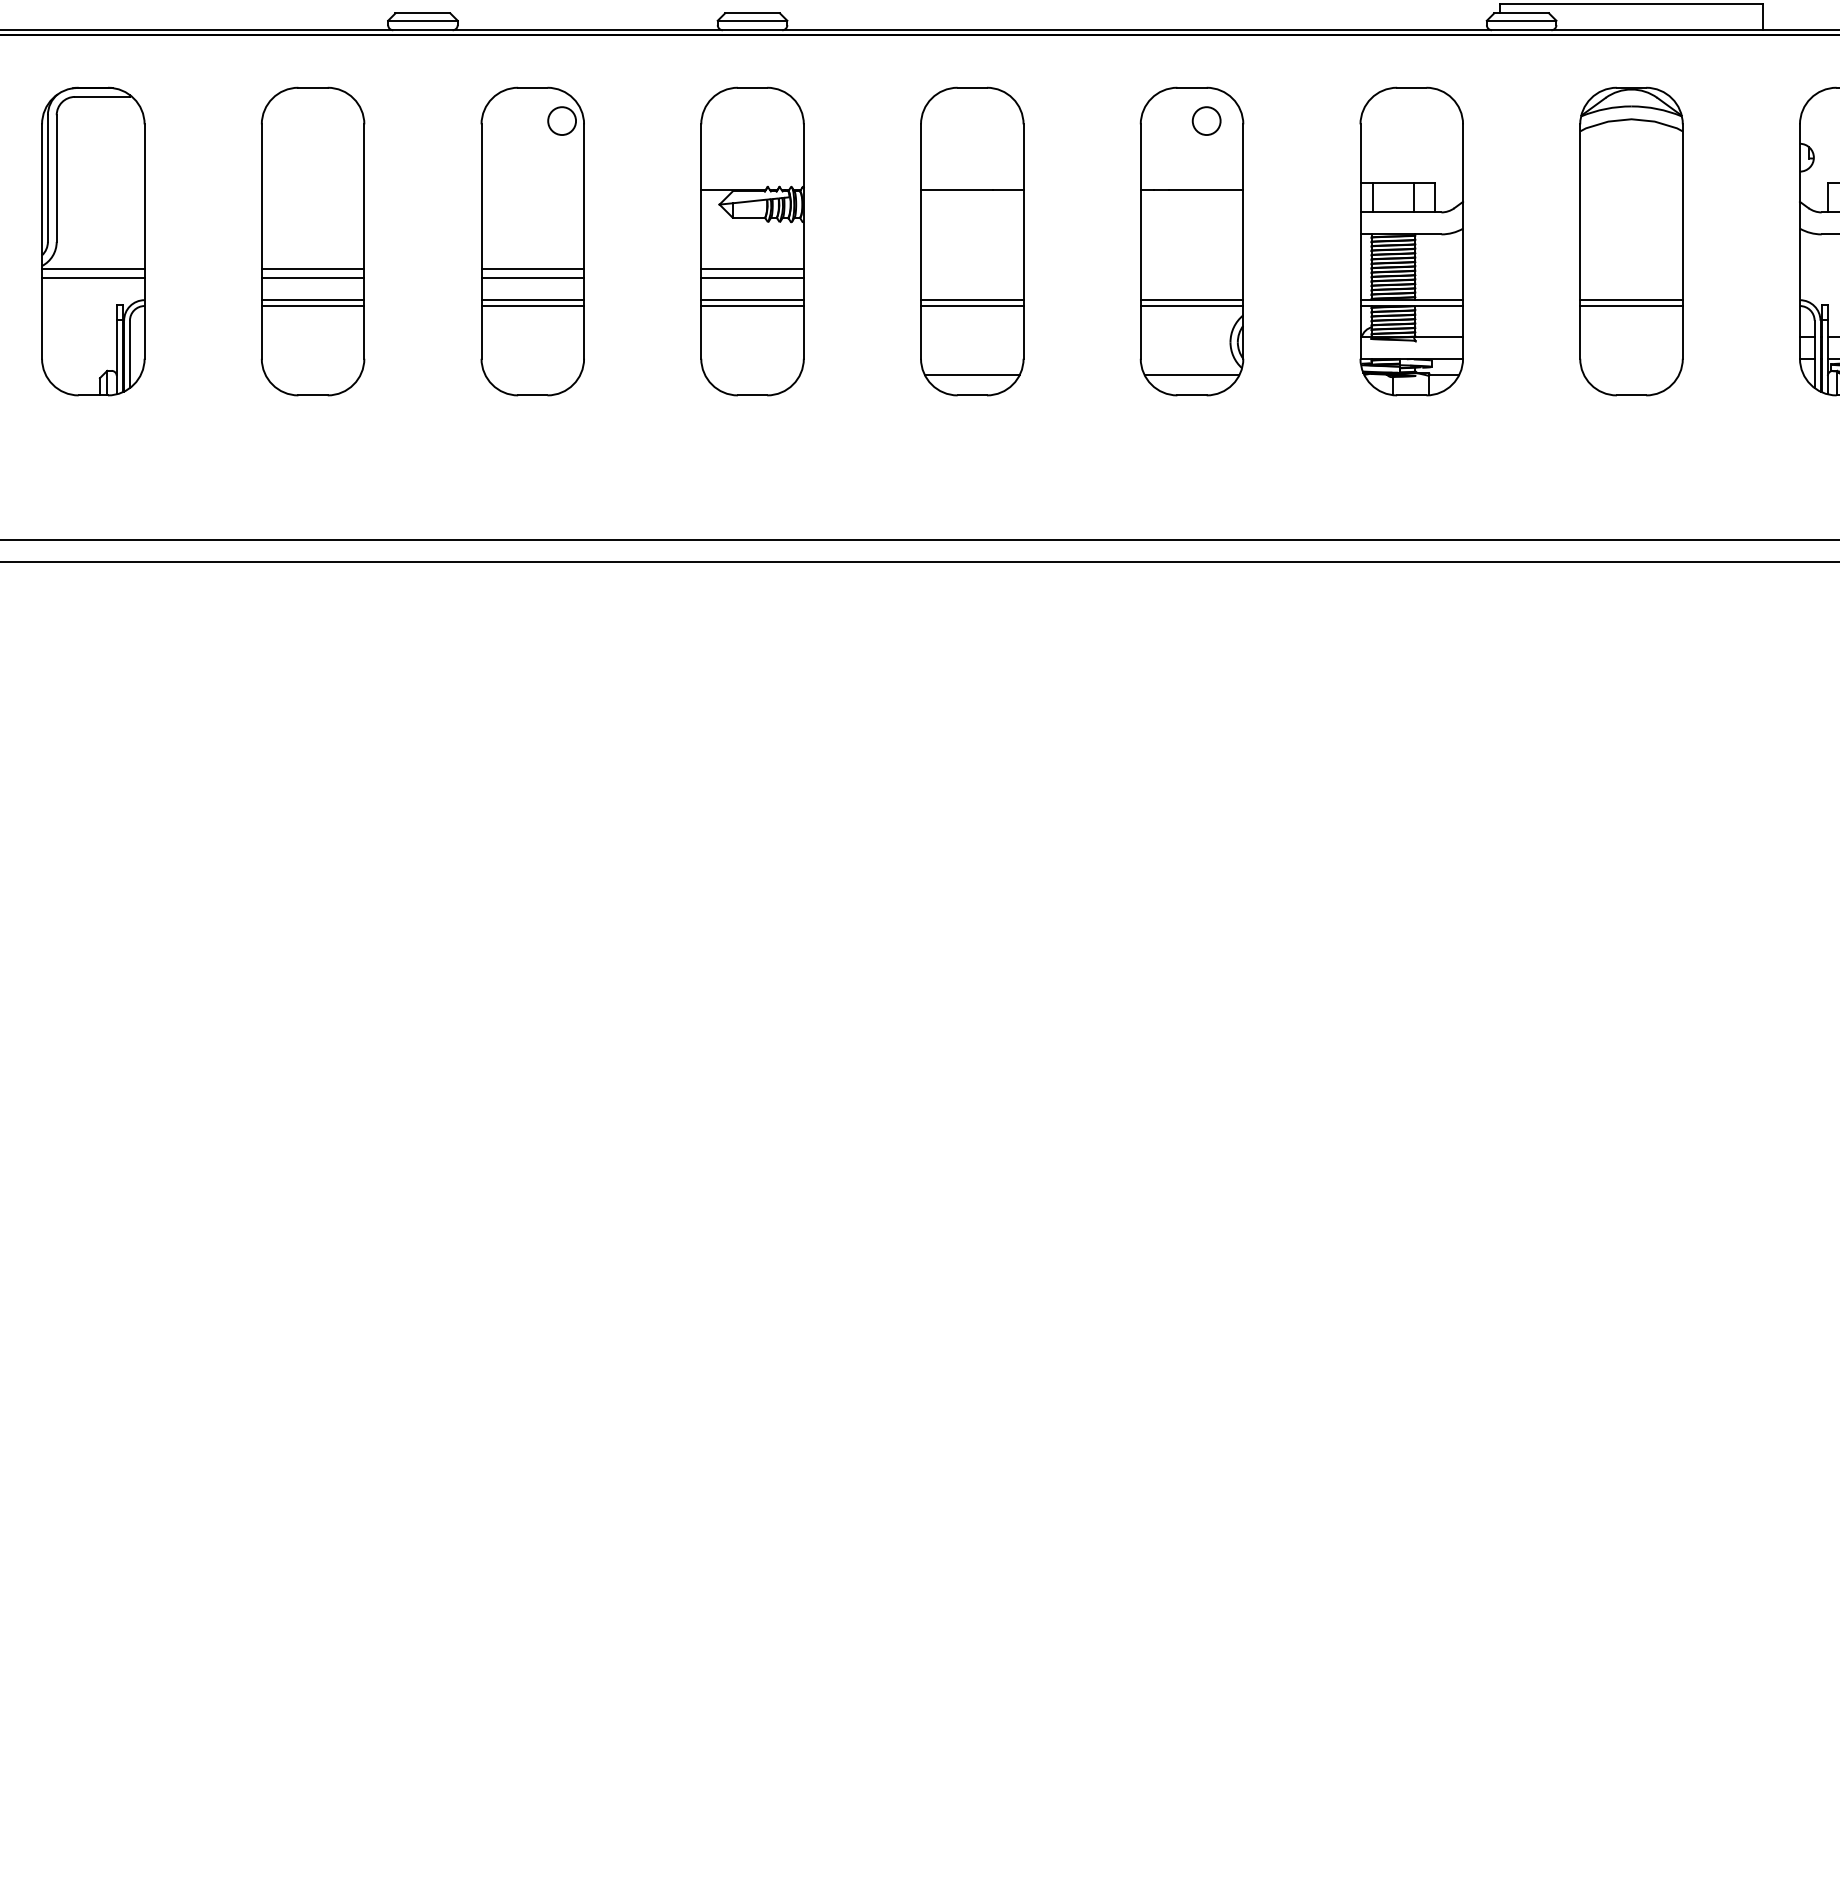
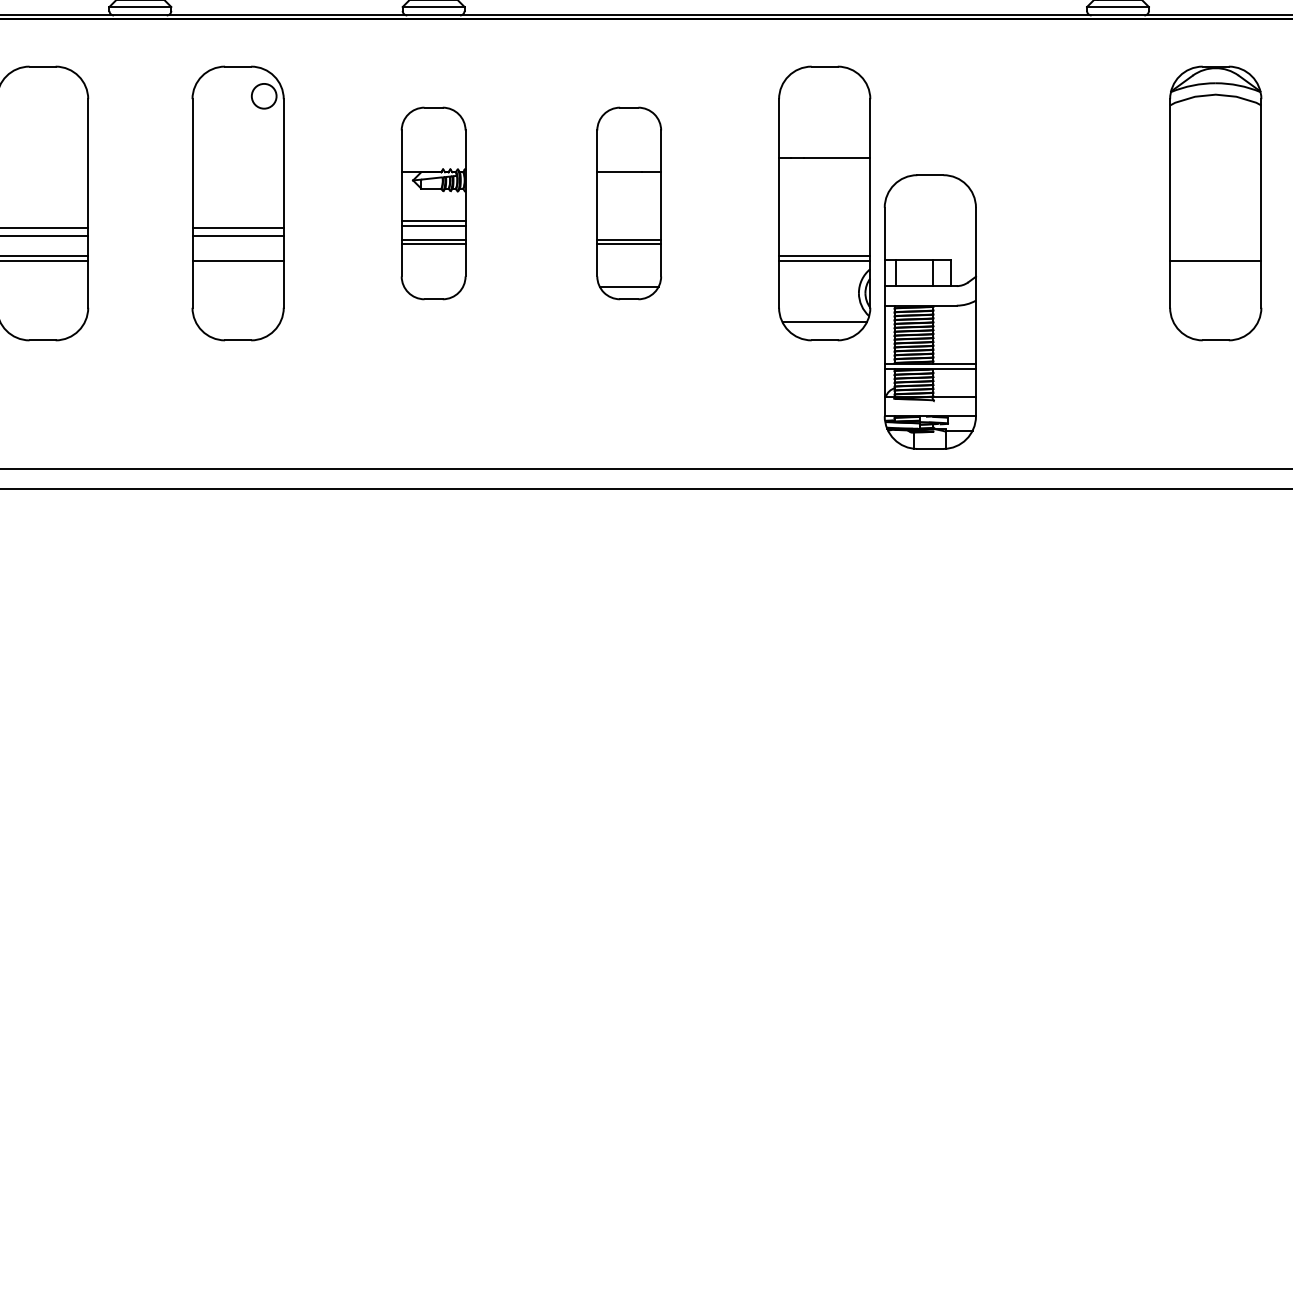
circle: (1206, 120) -> (837, 95), removed
part: (752, 241) -> (433, 203), size x0.7
part: (972, 241) -> (629, 203), size x0.7
part: (1411, 241) -> (930, 311), moved
line: (532, 300) -> (237, 255), removed
line: (1631, 300) -> (1215, 255), removed

